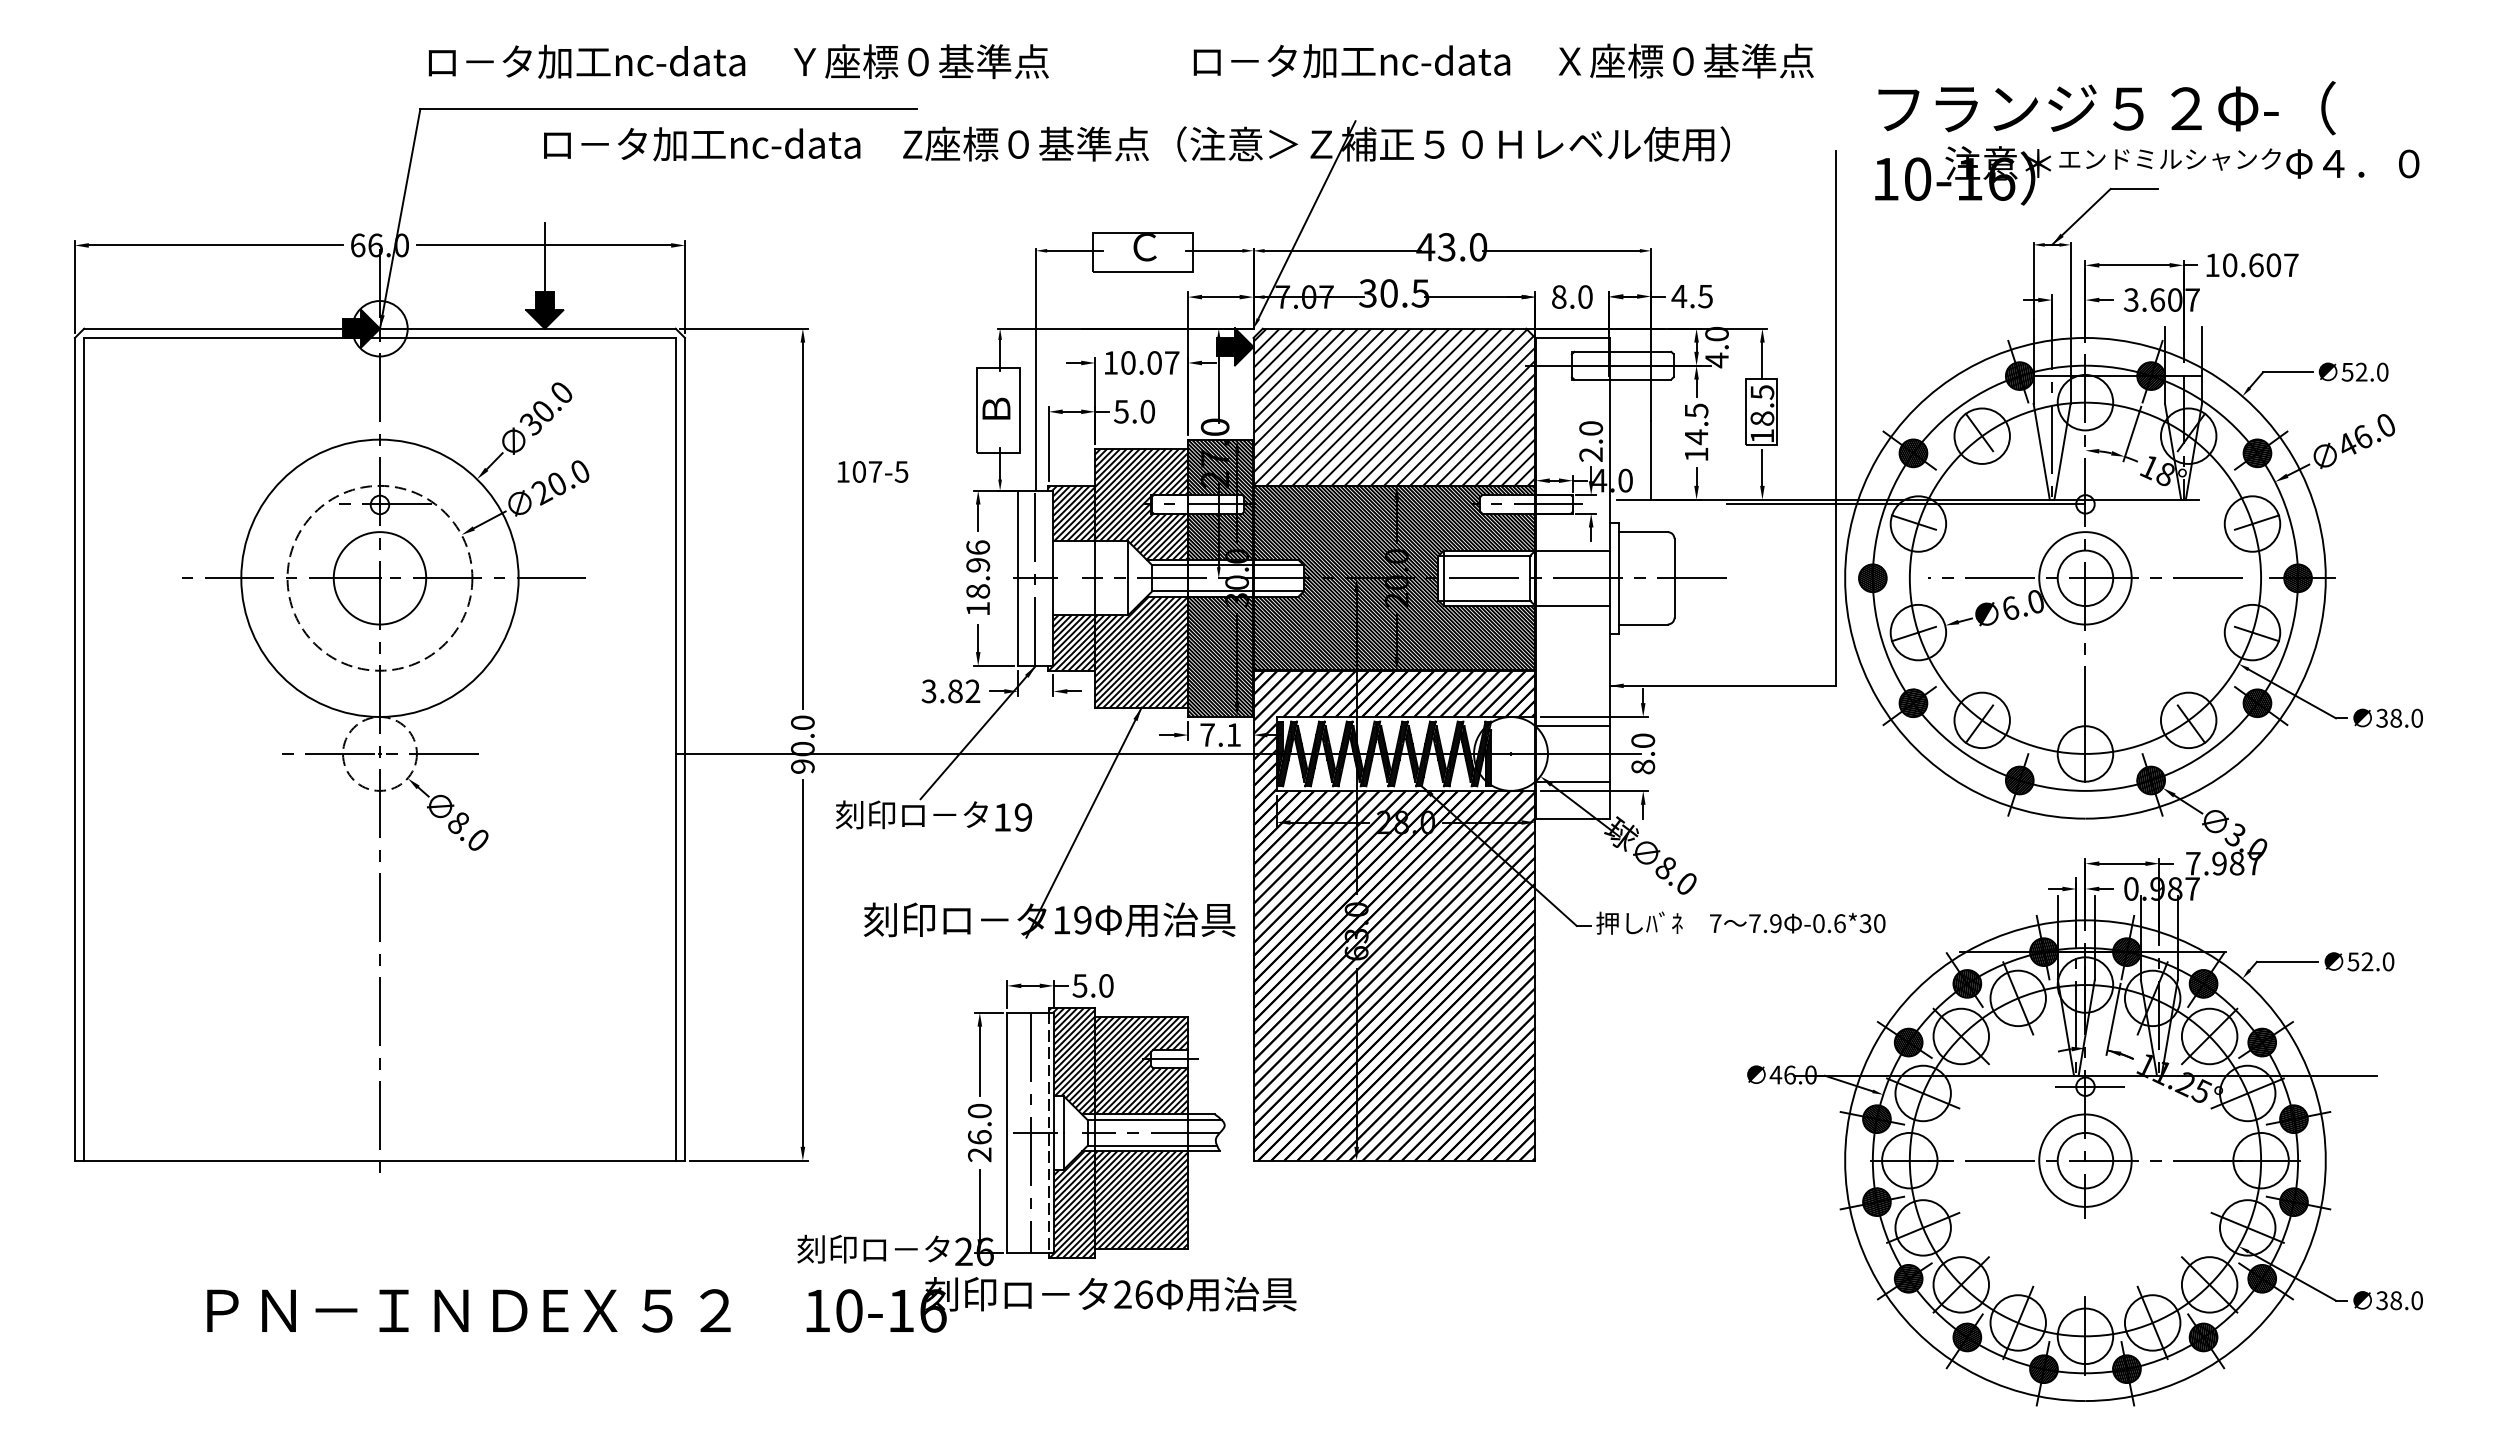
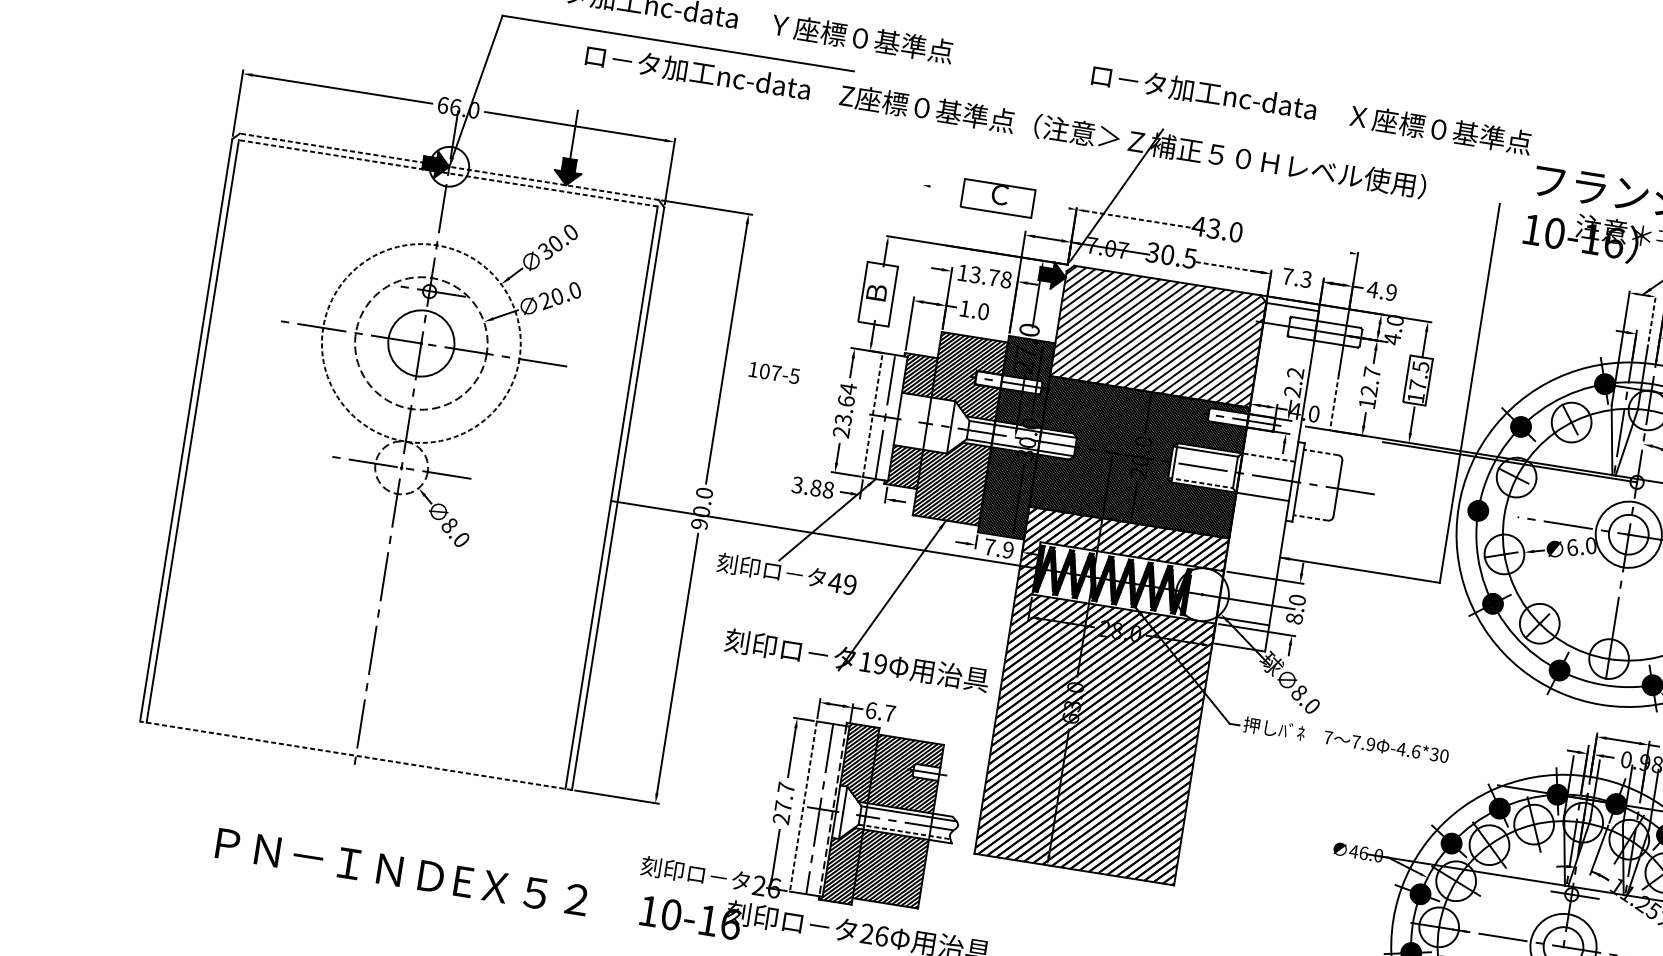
text: (1503, 60) -> (1311, 108), moved
line: (1075, 250) -> (950, 189), removed
line: (1214, 250) -> (1048, 204), removed
line: (1343, 250) -> (1140, 219), solid -> dashed
line: (1561, 250) -> (1294, 243), removed
line: (2070, 281) -> (1651, 322), solid -> dashed
text: (1572, 296) -> (1297, 277), 8.0 -> 7.3
text: (1705, 296) -> (1391, 292), 4.5 -> 4.9
line: (1474, 297) -> (1227, 267), solid -> dashed
line: (379, 328) -> (449, 166), solid -> dashed
line: (379, 337) -> (448, 172), solid -> dashed
text: (1149, 362) -> (990, 276), 10.07 -> 13.78
line: (1036, 369) -> (909, 269), removed
text: (1121, 411) -> (965, 308), 5.0 -> 1.0
text: (1762, 418) -> (1418, 385), 18.5 -> 17.5
text: (1696, 424) -> (1370, 382), 14.5 -> 12.7
text: (1591, 428) -> (1295, 373), 2.0 -> 2.2
line: (1651, 460) -> (1334, 402), solid -> dashed
text: (872, 471) -> (774, 372), moved
line: (1642, 532) -> (1320, 452), solid -> dashed
line: (1570, 550) -> (1267, 457), solid -> dashed
circle: (379, 577) -> (421, 342), solid -> dashed
text: (978, 578) -> (845, 410), 18.96 -> 23.64
line: (1017, 578) -> (872, 415), solid -> dashed
line: (1485, 600) -> (1201, 483), solid -> dashed
line: (1642, 624) -> (1310, 517), solid -> dashed
text: (972, 691) -> (828, 490), 3.82 -> 3.88
line: (1572, 726) -> (1249, 582), removed
text: (1233, 734) -> (1008, 549), 7.1 -> 7.9
text: (1001, 817) -> (834, 582), 19 -> 49
text: (1818, 923) -> (1401, 749), -0.6*30 -> -4.6*30
text: (1092, 985) -> (880, 711), 5.0 -> 6.7
text: (979, 1123) -> (784, 796), 26.0 -> 27.7
line: (1007, 1133) -> (803, 806), solid -> dashed
line: (1152, 1145) -> (904, 831), solid -> dashed
line: (379, 1160) -> (355, 755), solid -> dashed

